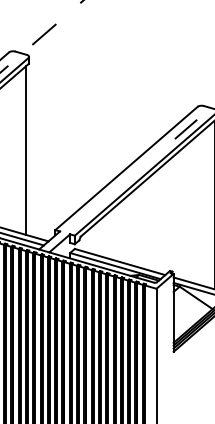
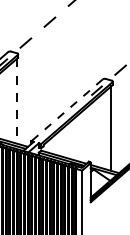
line: (25, 150) -> (16, 101), solid -> dashed
line: (125, 168) -> (66, 110), solid -> dashed

